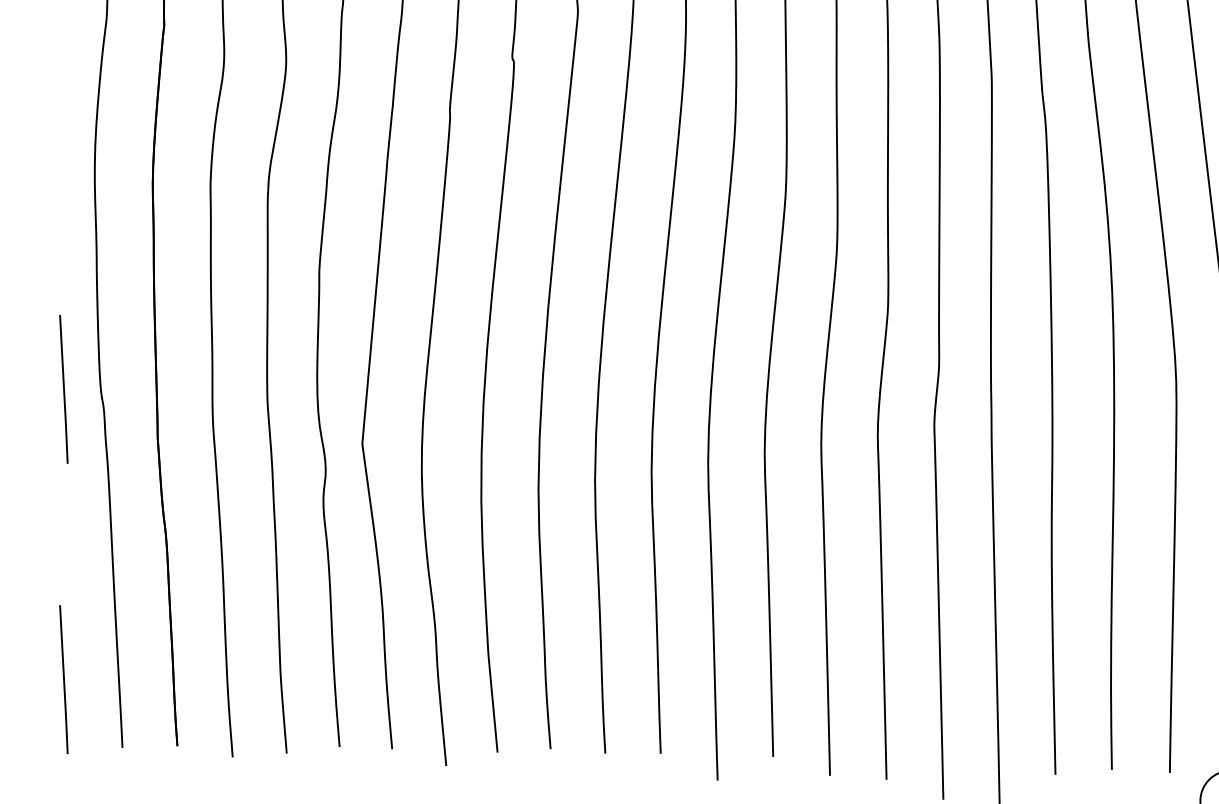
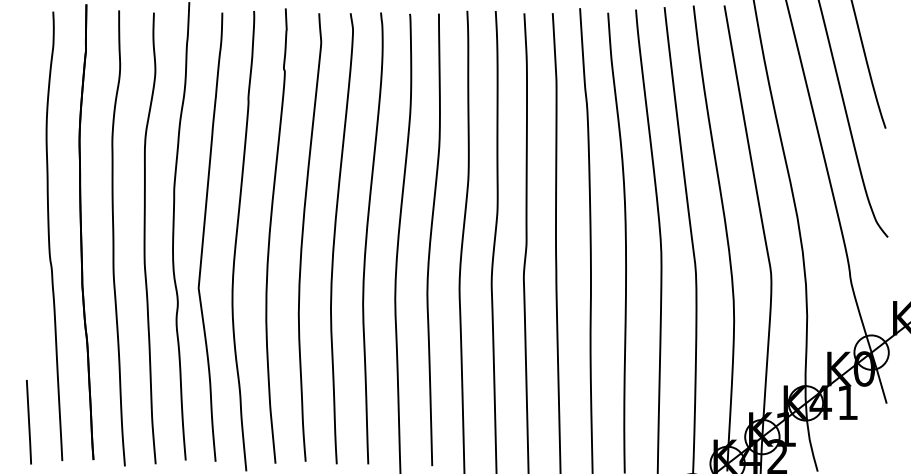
line: (63, 389) -> (28, 257), removed

